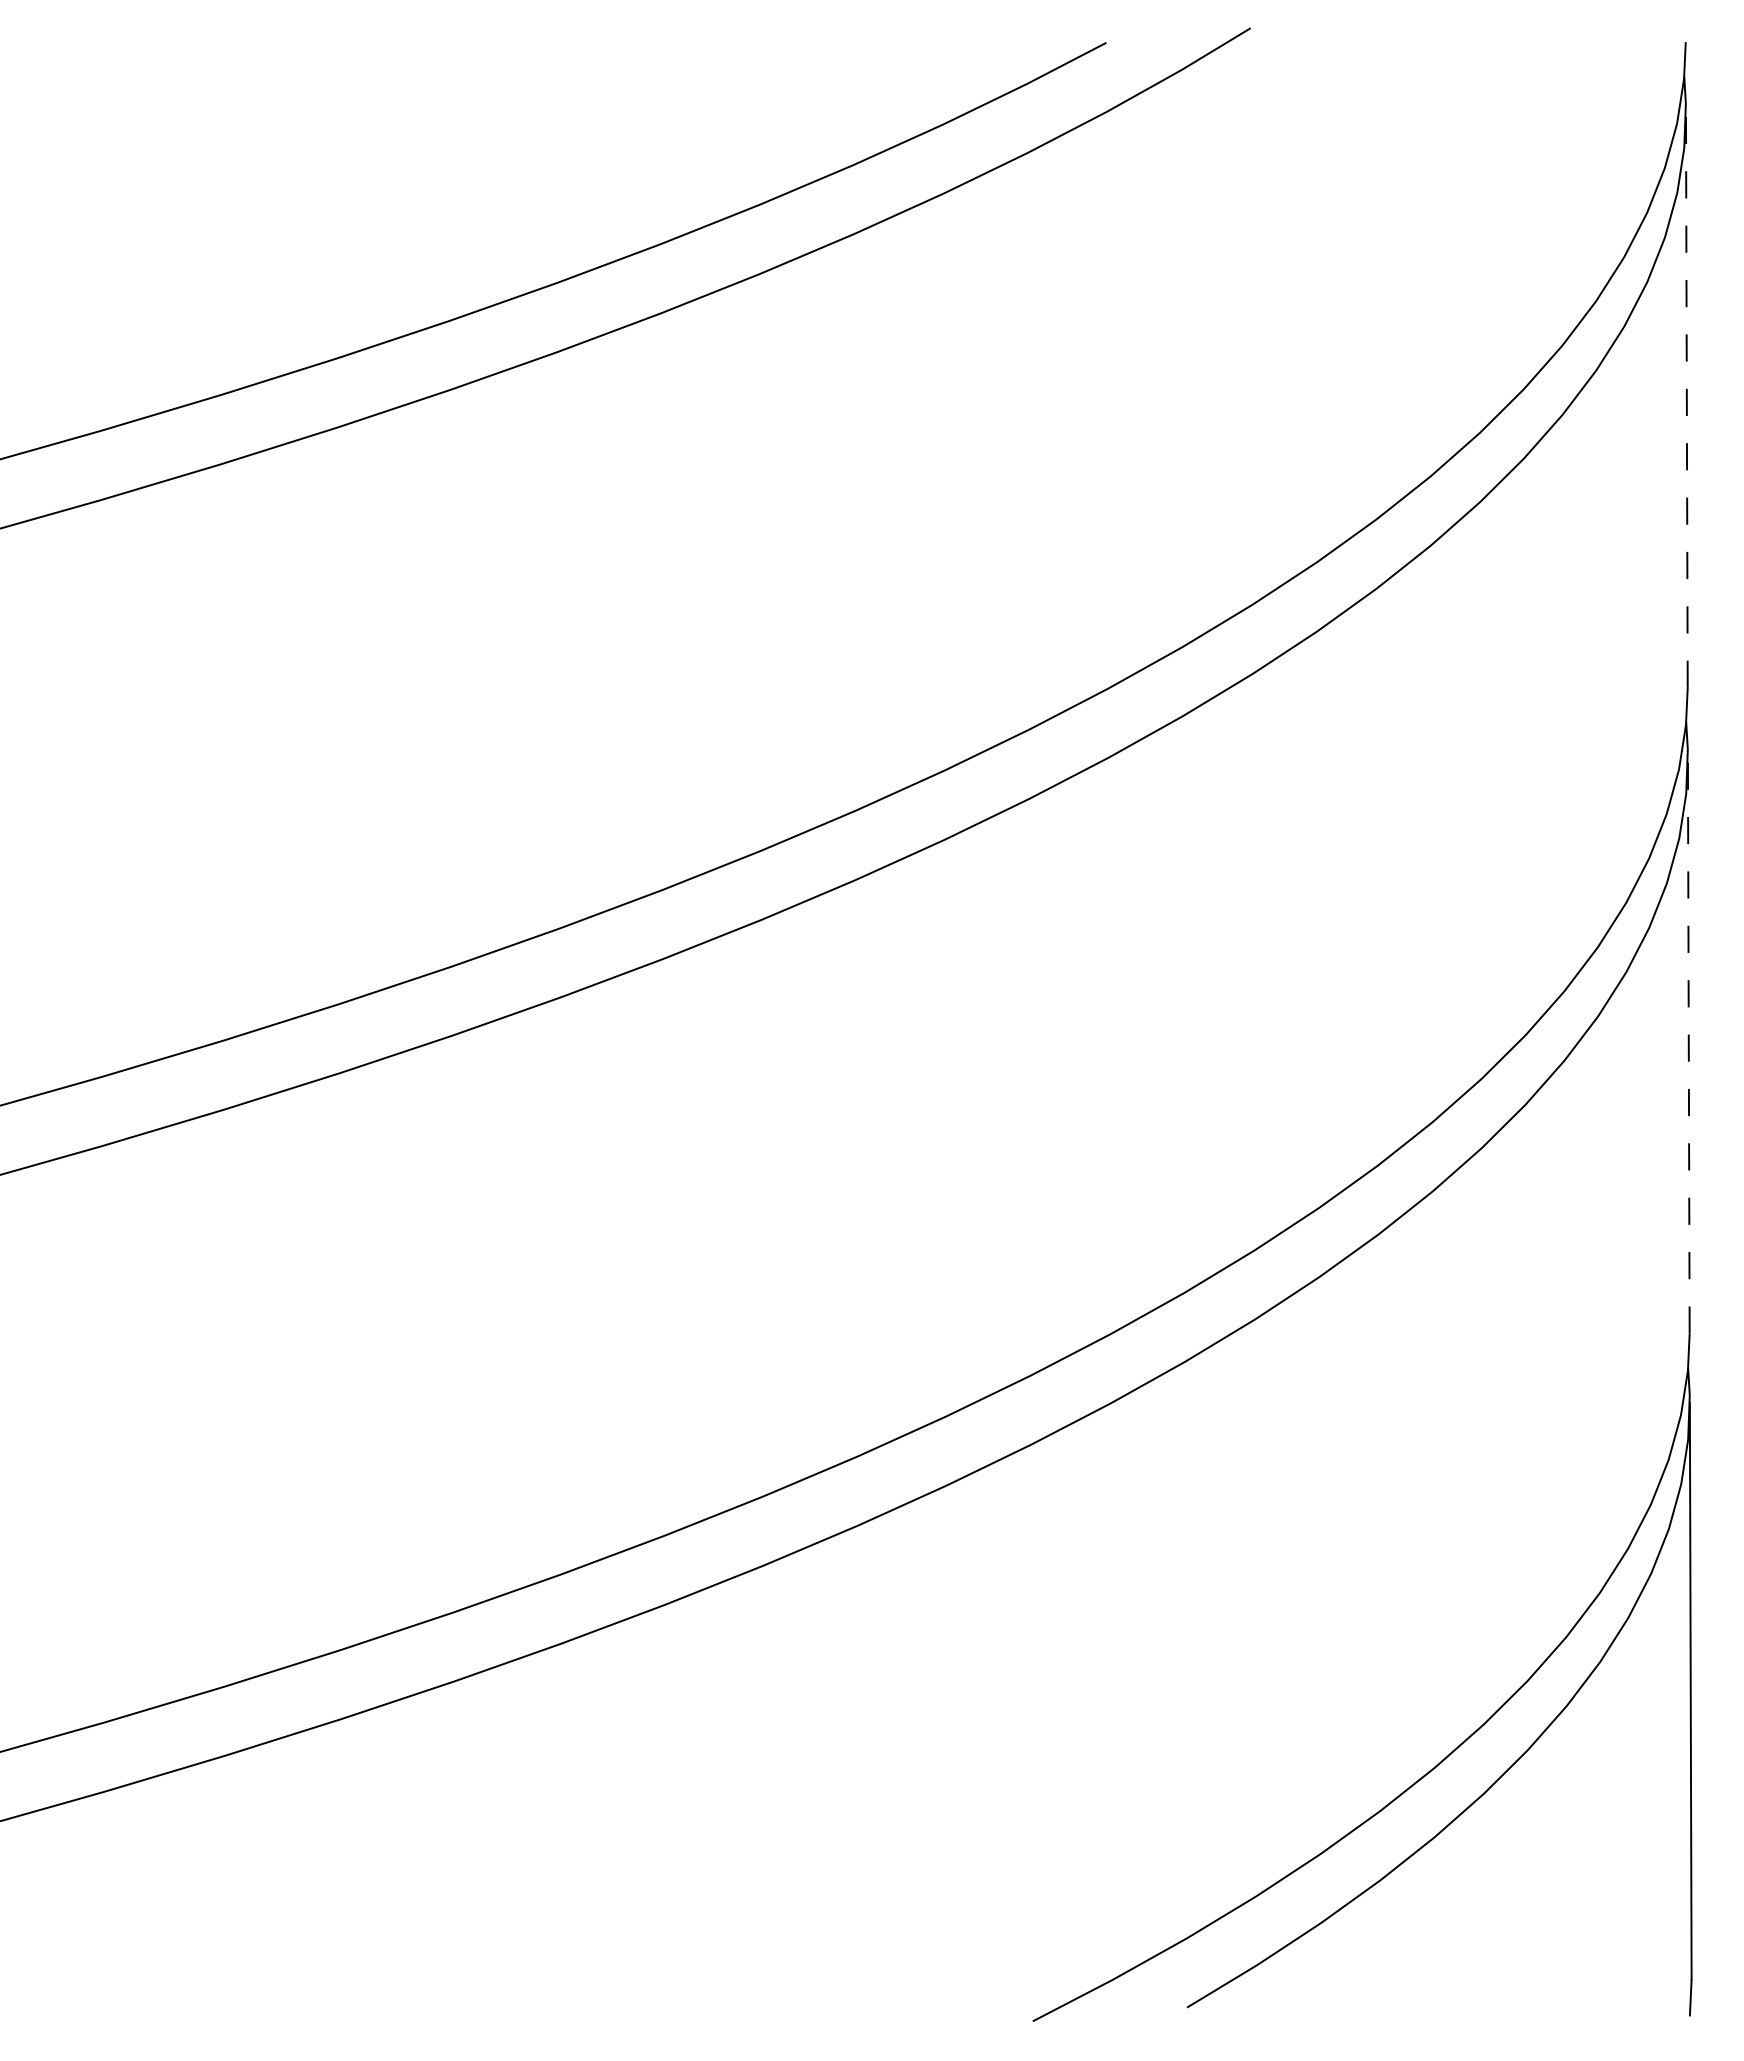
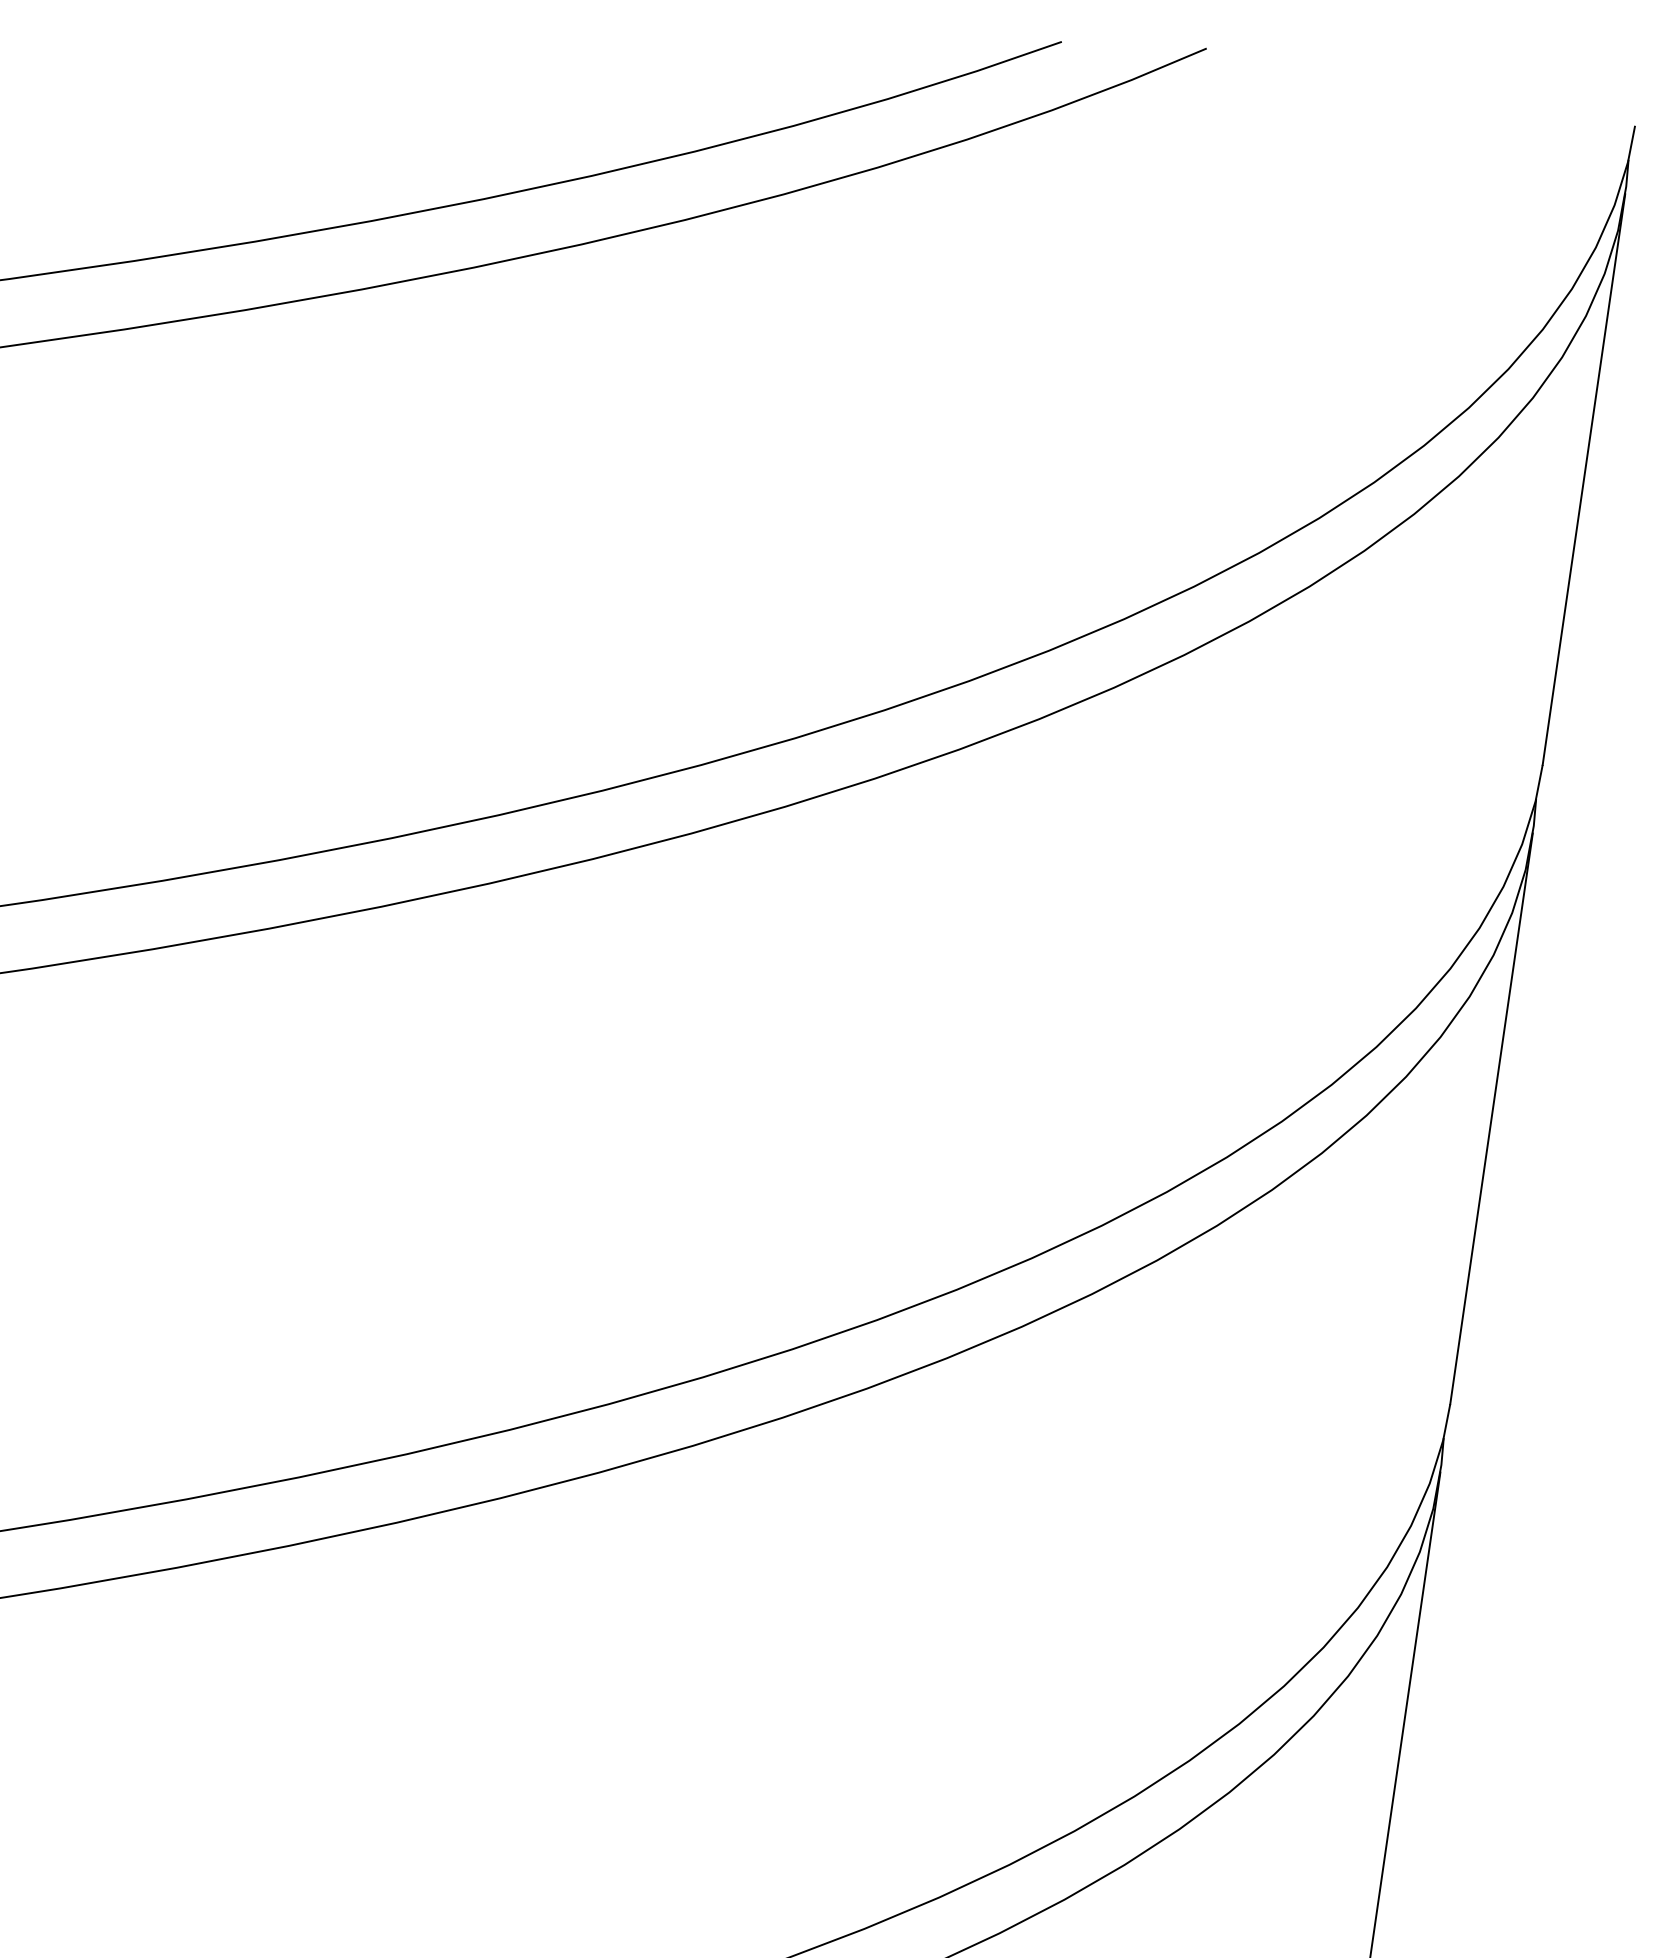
line: (1686, 399) -> (1583, 479), dashed -> solid
line: (1688, 1044) -> (1491, 1117), dashed -> solid

